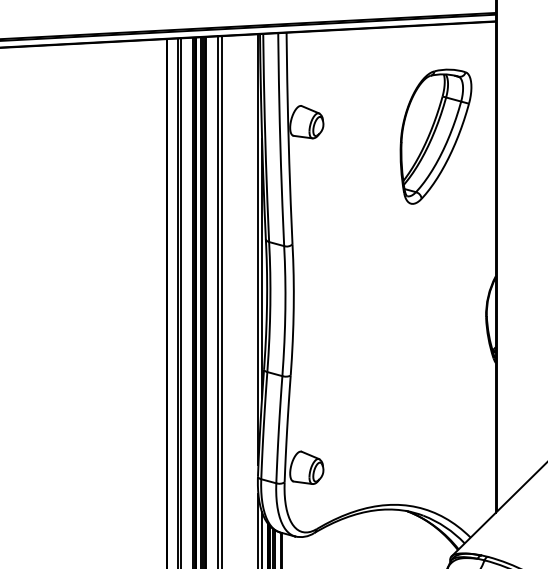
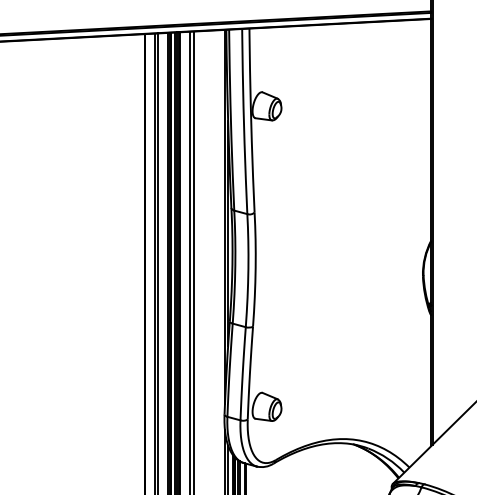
part: (435, 136) -> (378, 118), removed

